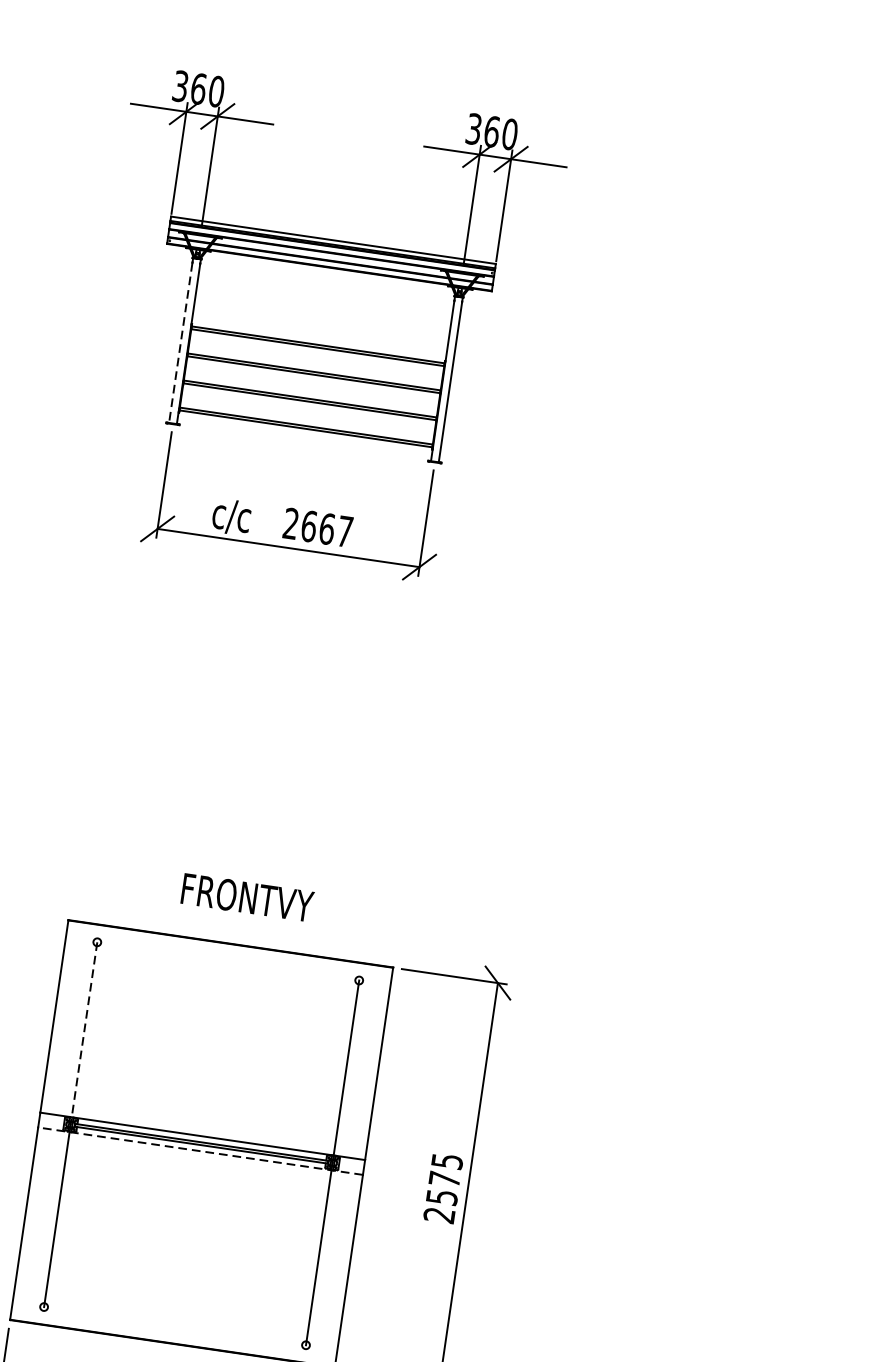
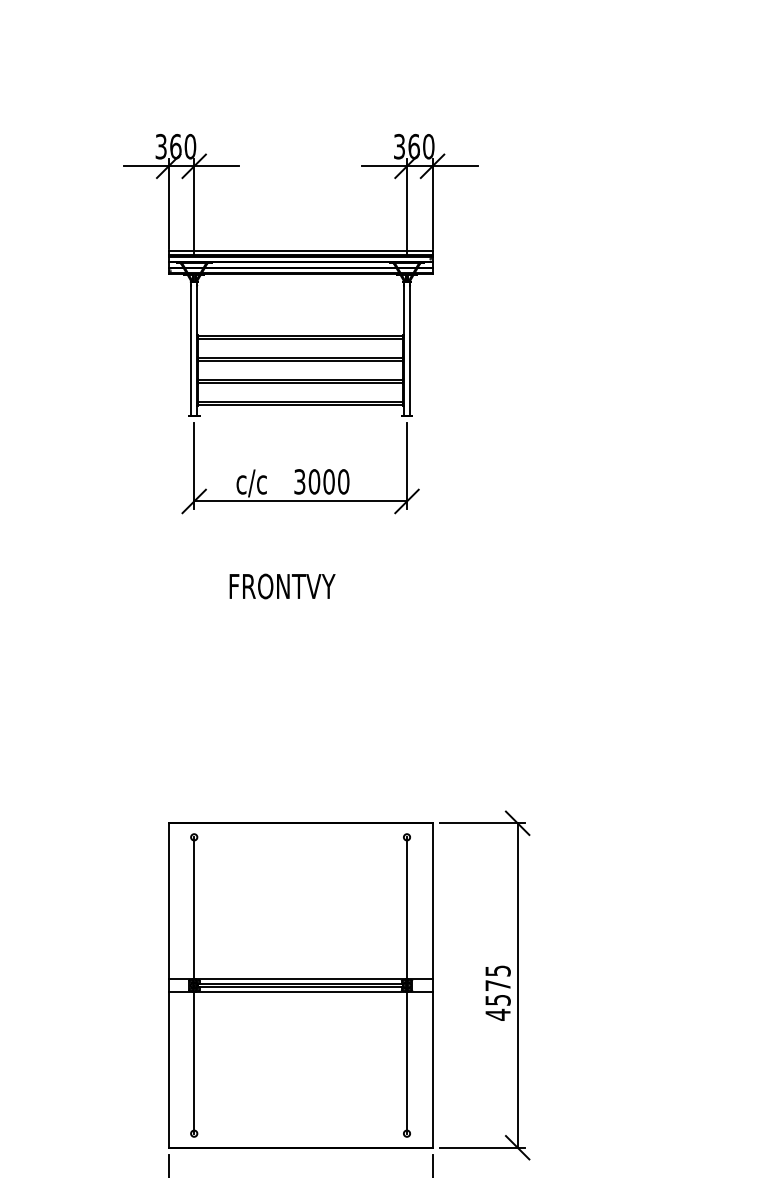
line: (181, 342) -> (191, 350), dashed -> solid
text: (317, 527) -> (321, 481), 2667 -> 3000
text: (247, 897) -> (282, 586), moved
line: (84, 1033) -> (194, 911), dashed -> solid
line: (200, 1151) -> (300, 991), dashed -> solid
text: (438, 1214) -> (497, 1014), 2575 -> 4575

